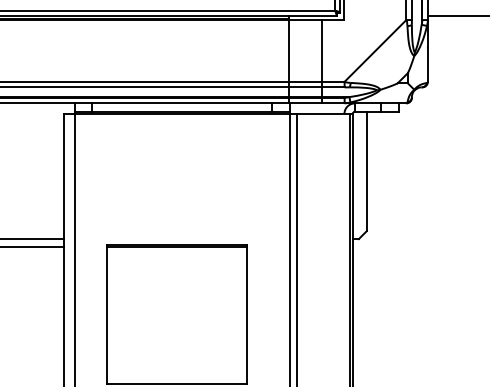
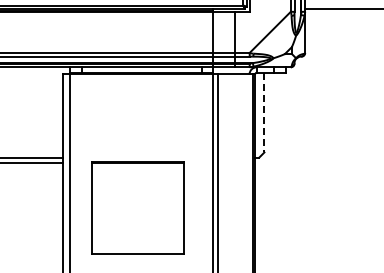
line: (366, 171) -> (264, 112), solid -> dashed

